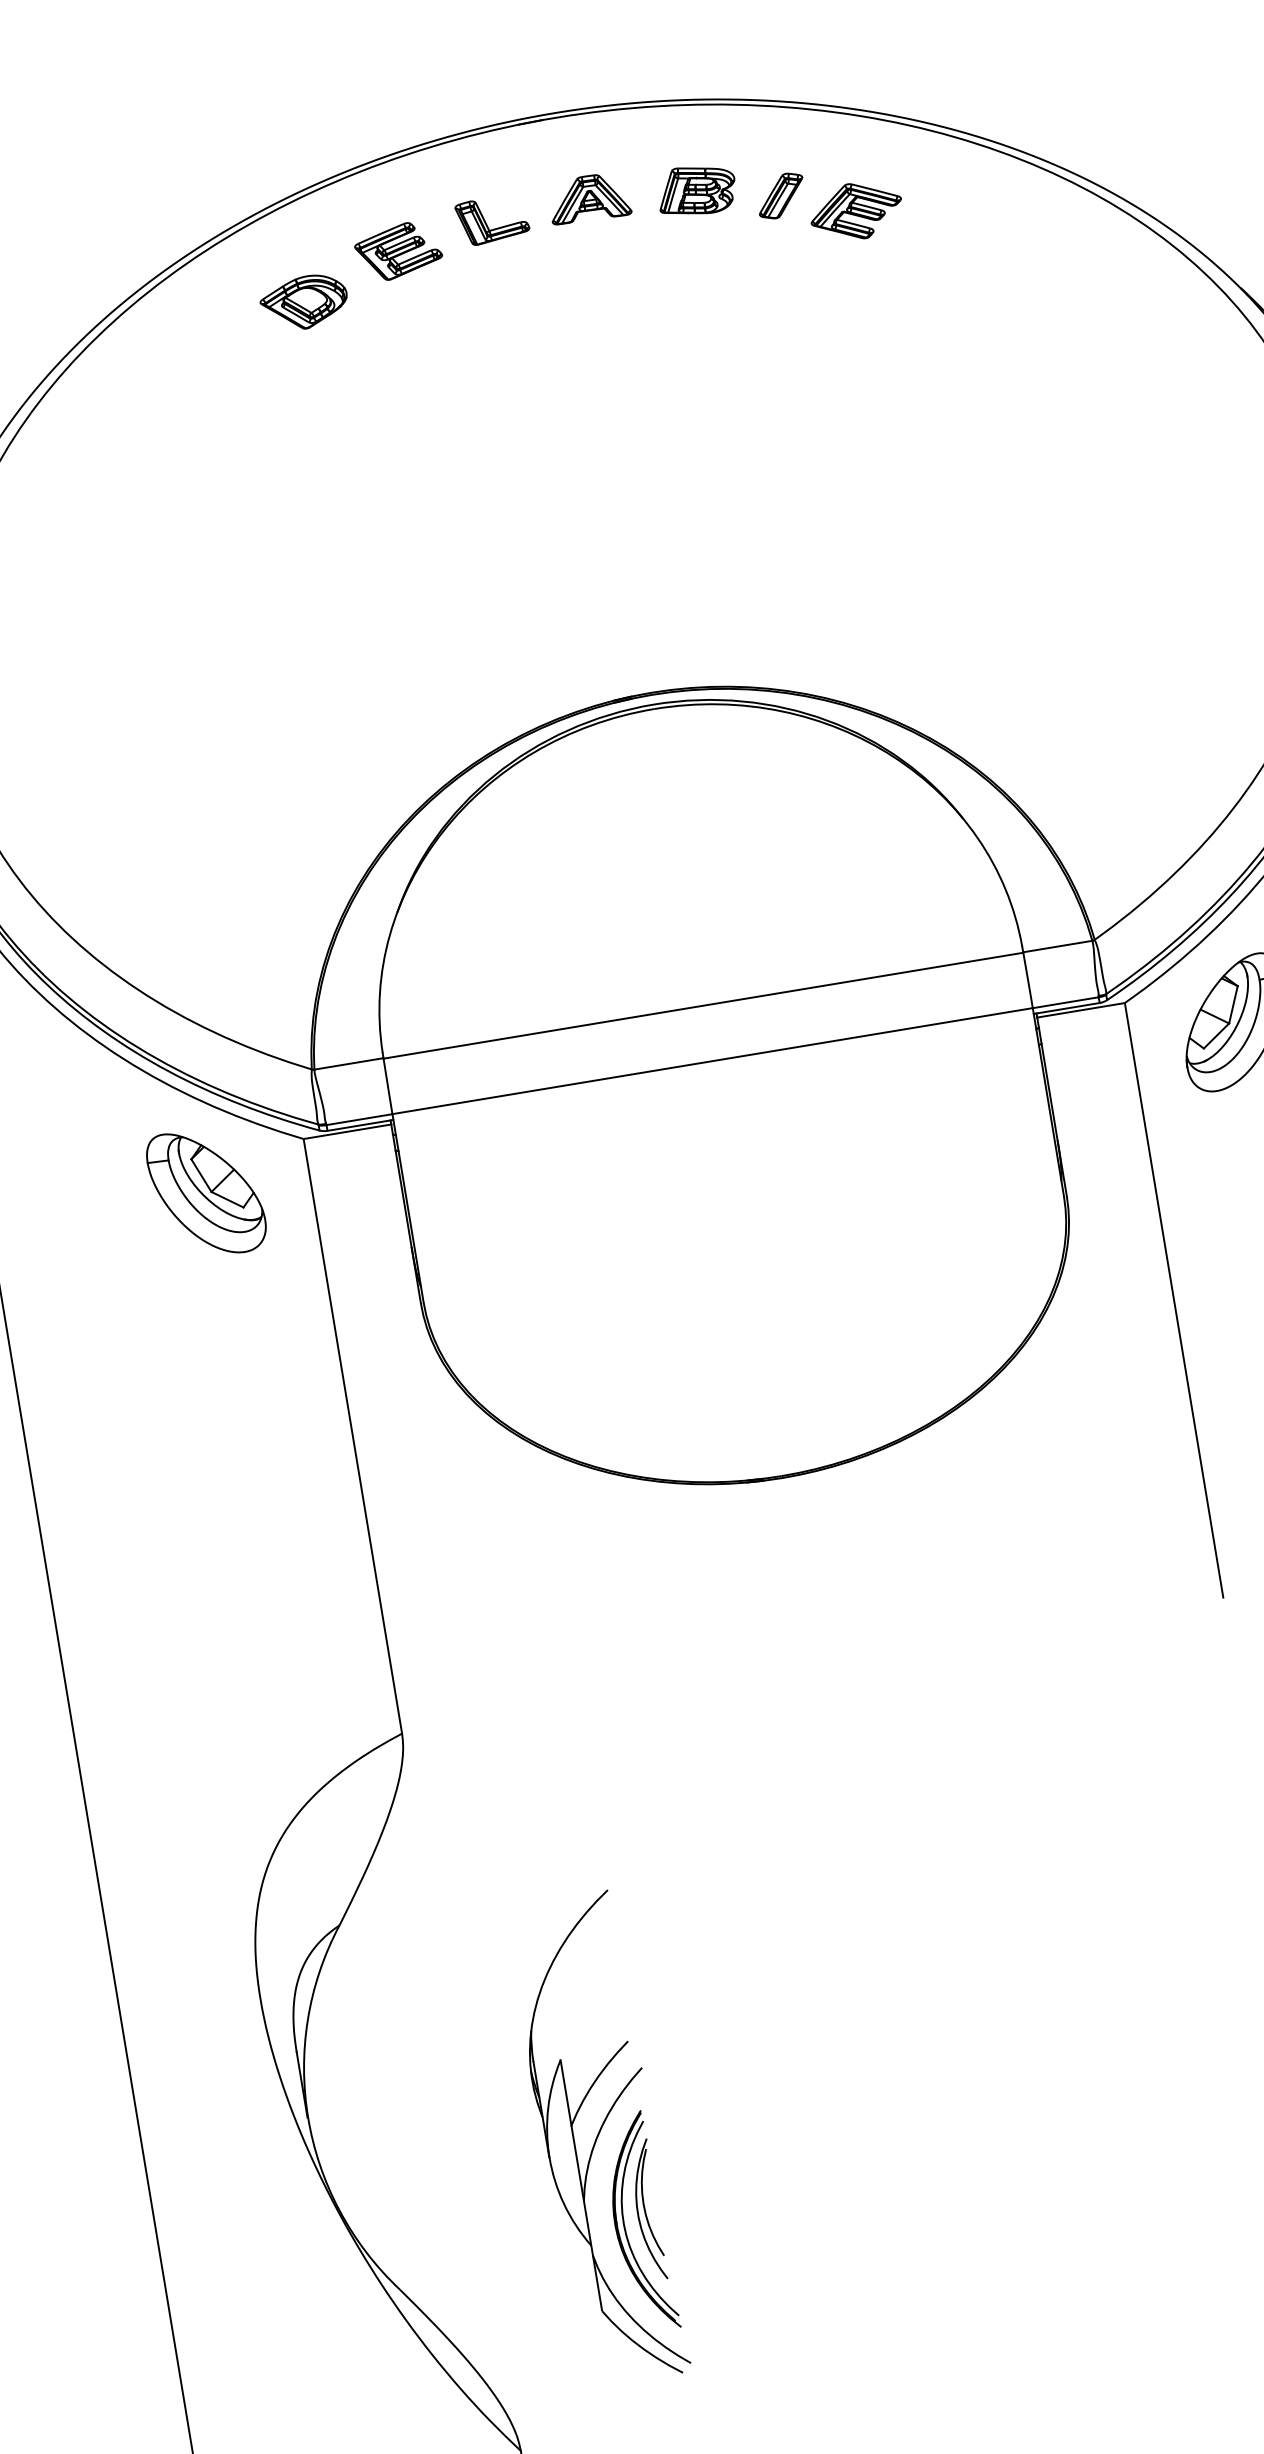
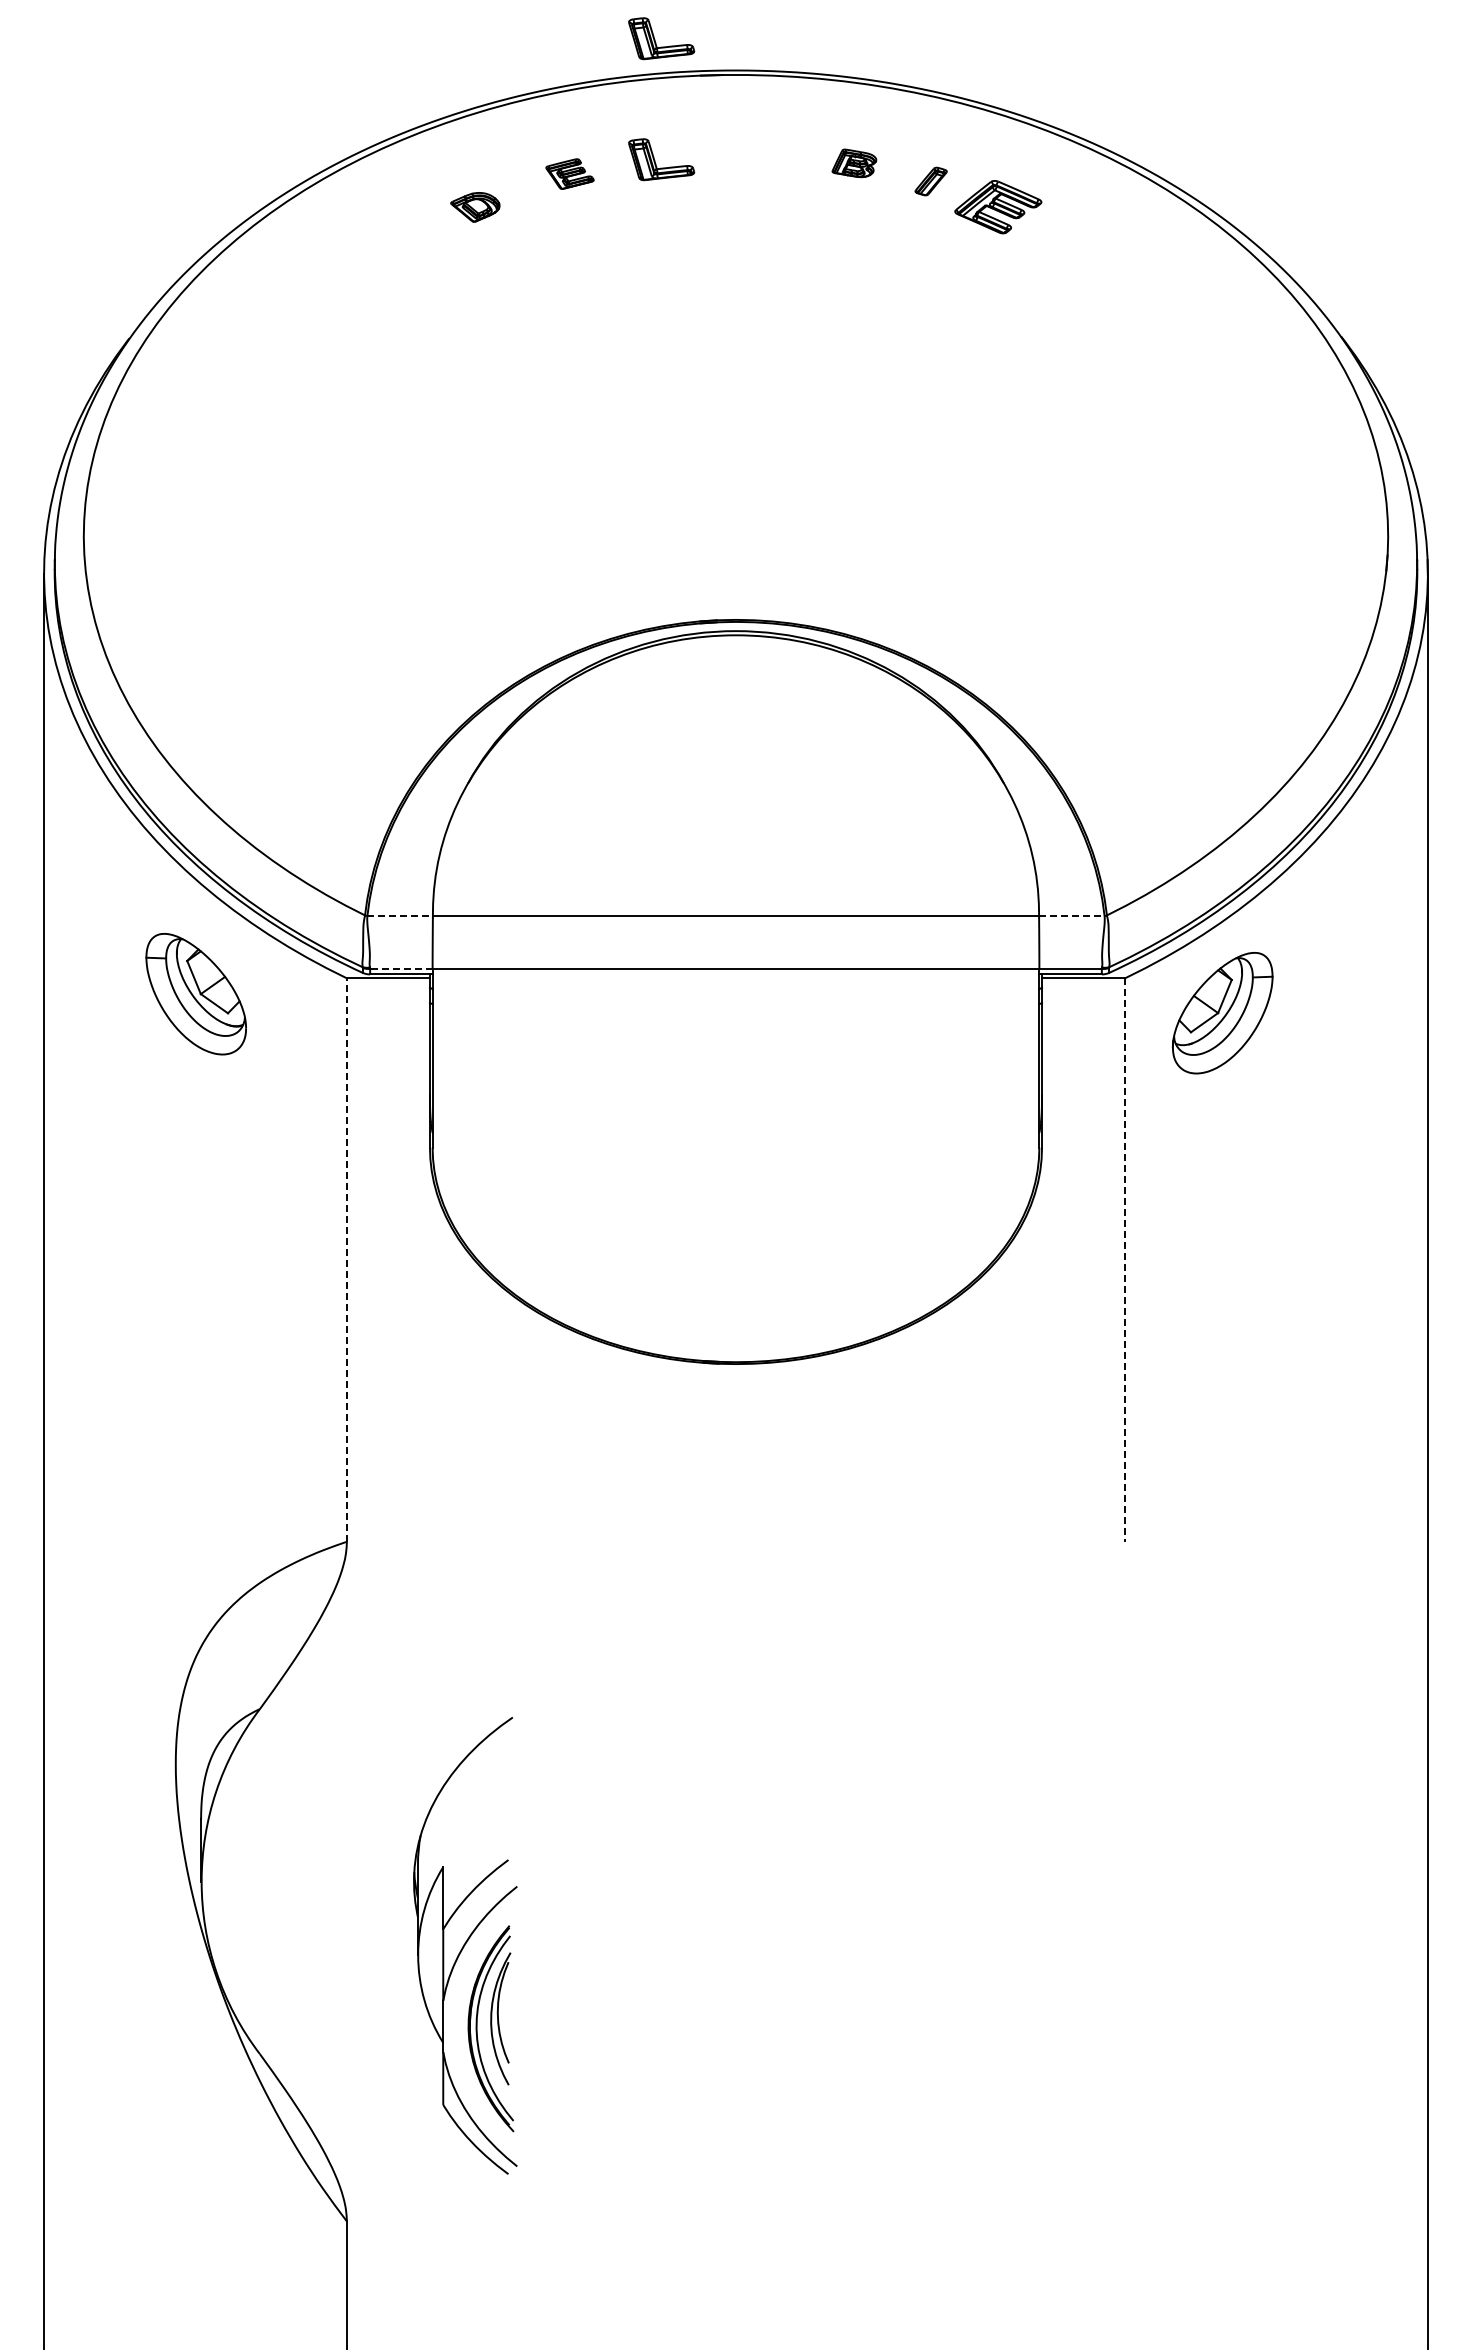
part: (465, 94) -> (655, 39), added
part: (696, 190) -> (854, 163), size x0.6
part: (780, 196) -> (930, 181), size x0.7
part: (588, 198) -> (753, 154), removed
part: (397, 250) -> (569, 173), size x0.6
part: (304, 303) -> (475, 207), size x0.6
line: (1057, 946) -> (1071, 915), solid -> dashed
line: (349, 1063) -> (400, 915), solid -> dashed
line: (358, 1119) -> (400, 968), solid -> dashed
part: (205, 1193) -> (195, 994), moved
line: (1174, 1300) -> (1125, 1260), solid -> dashed
line: (352, 1436) -> (346, 1260), solid -> dashed

